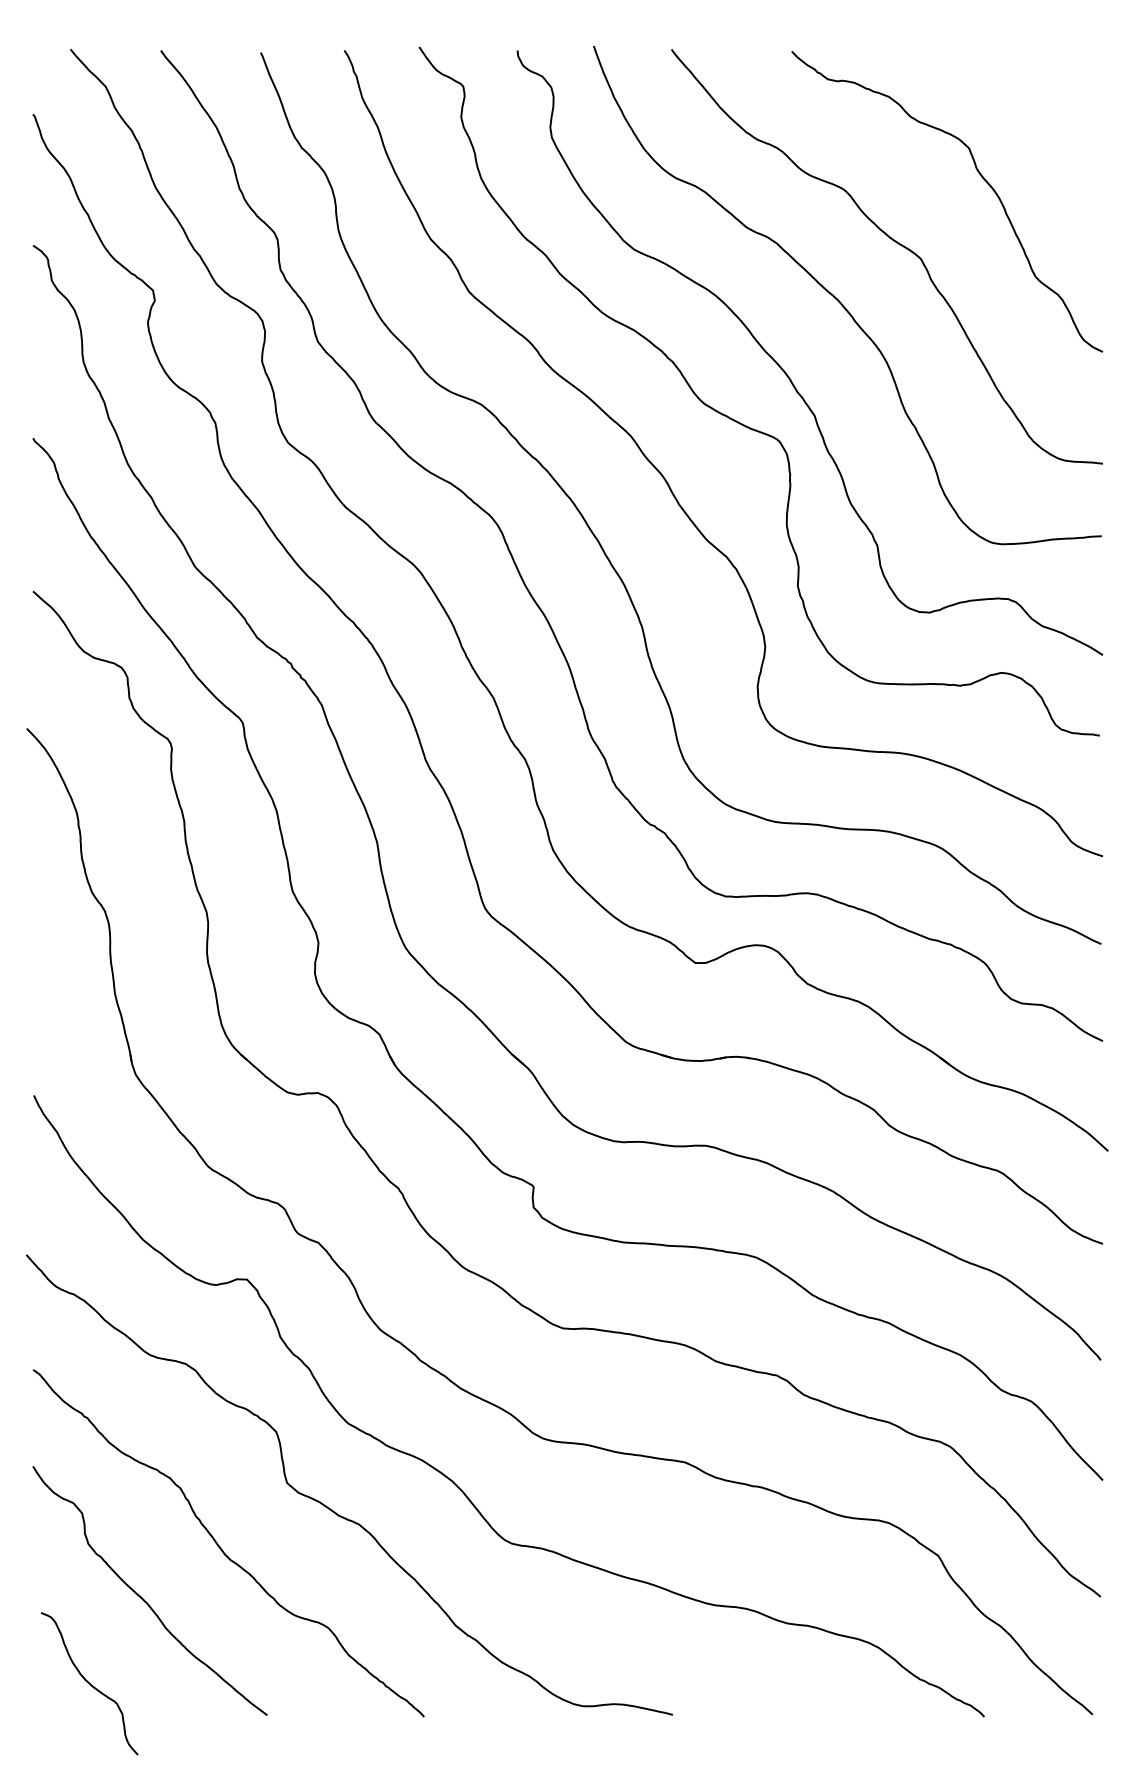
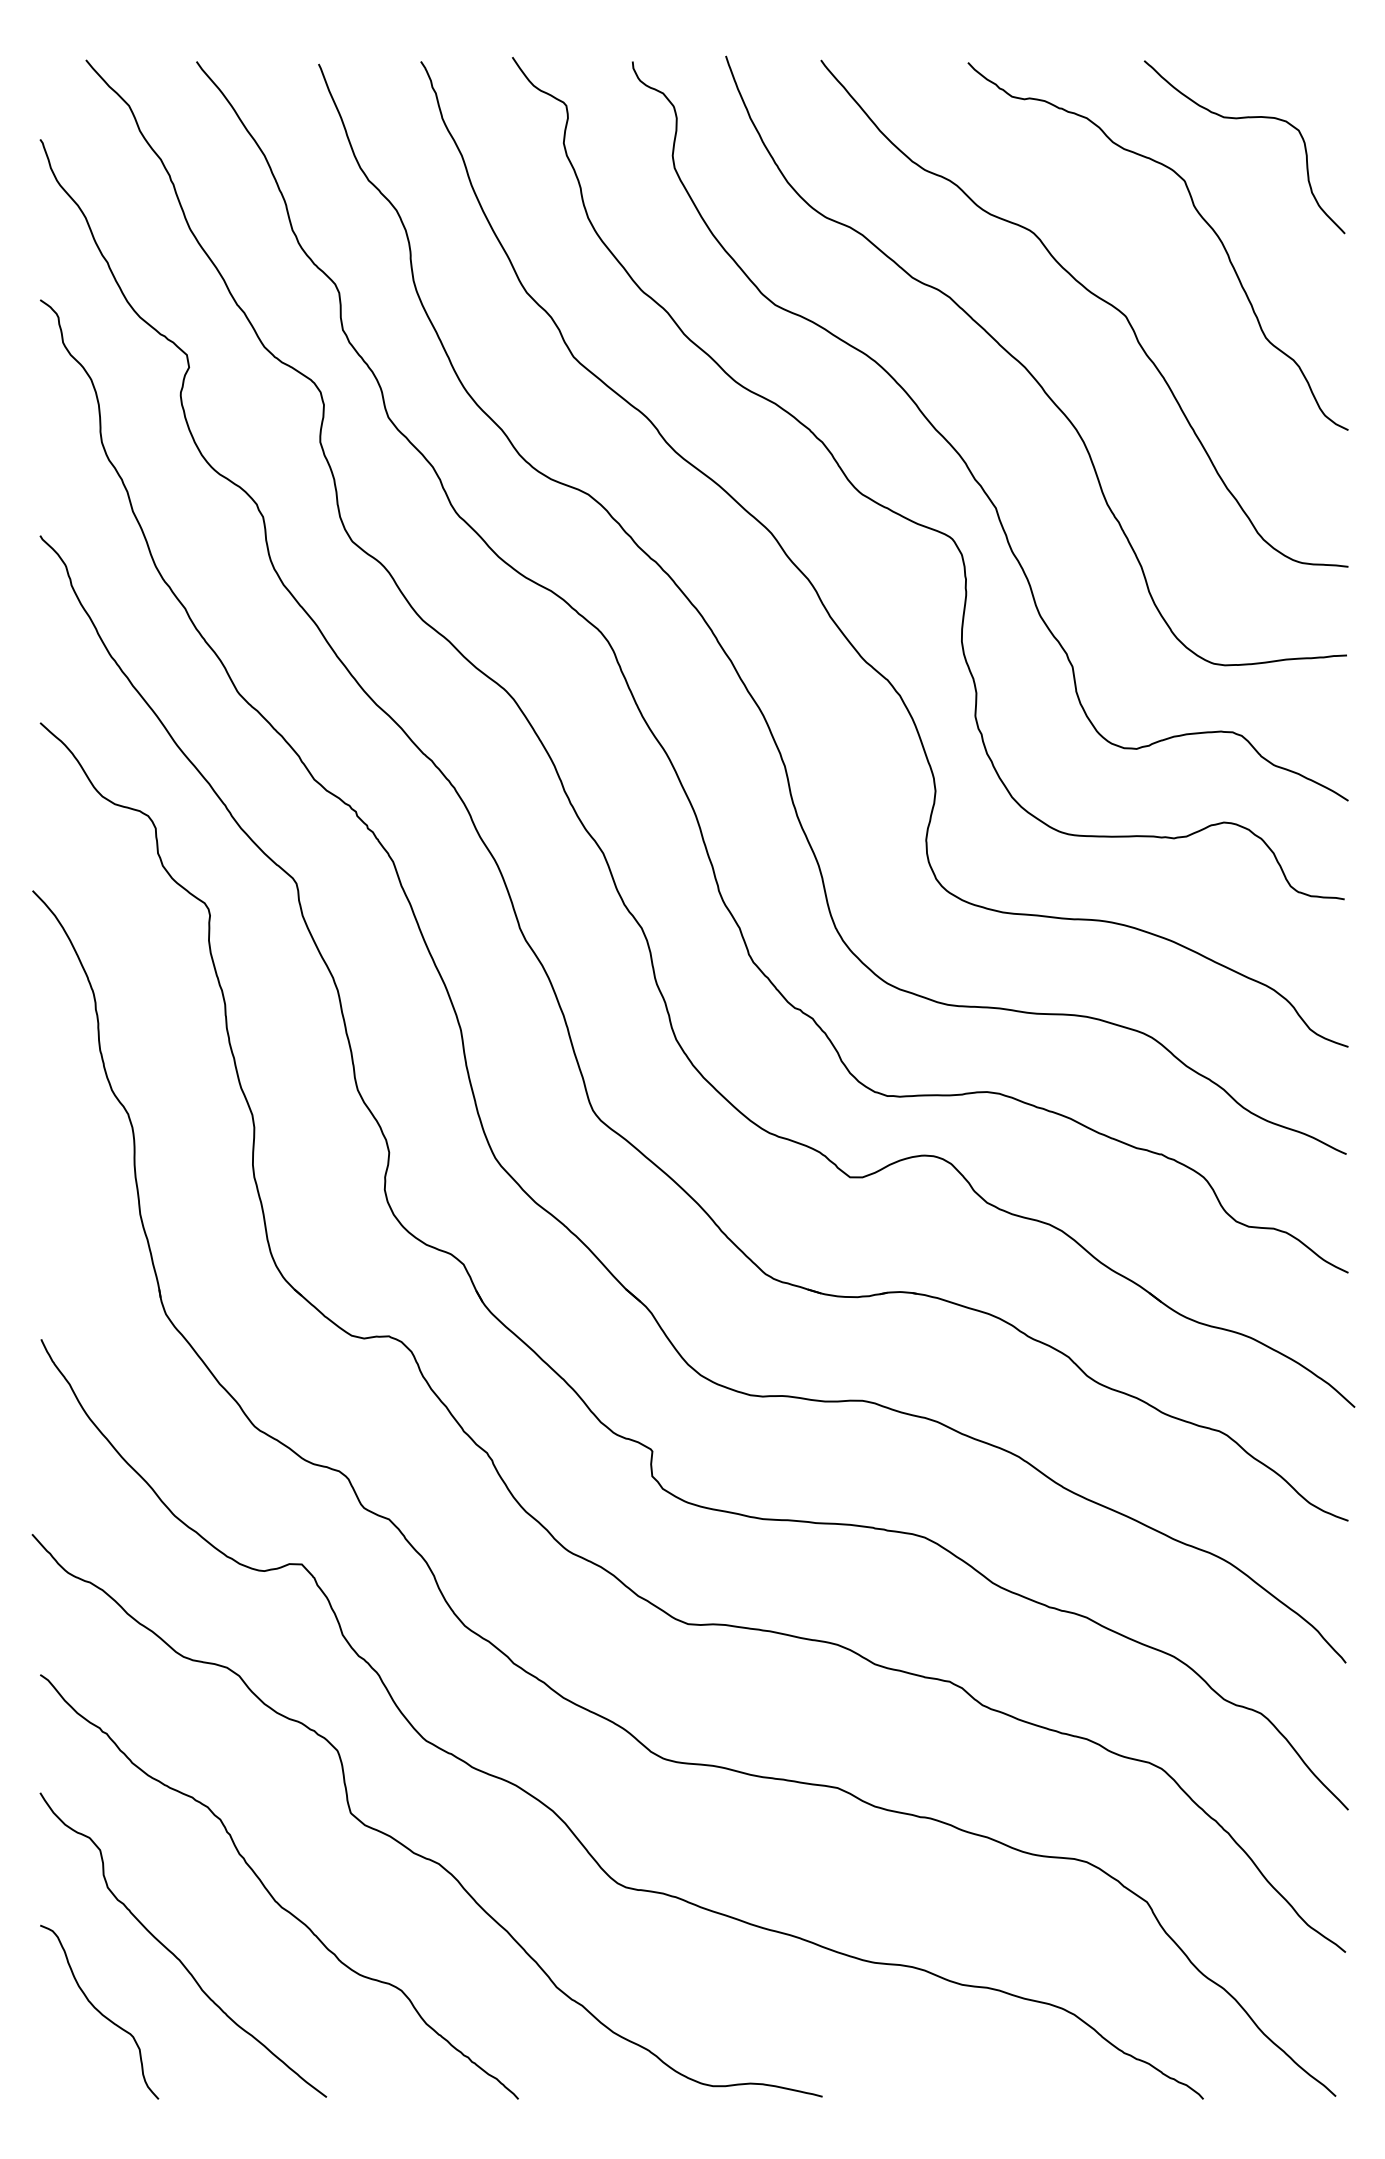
curve: (1017, 97) -> (1243, 118), added
curve: (89, 1683) -> (99, 2011), moved

